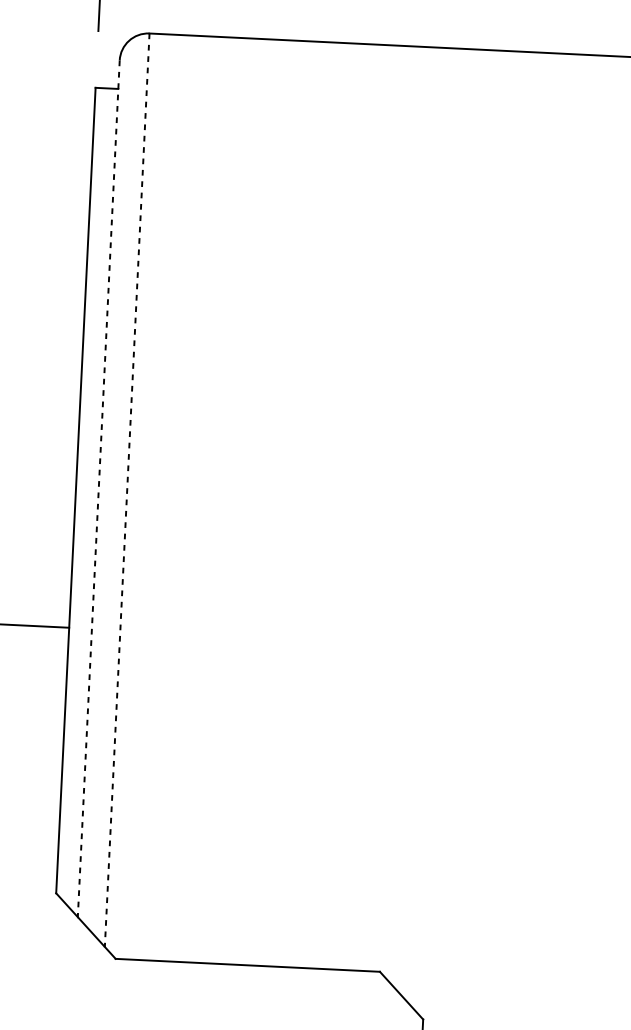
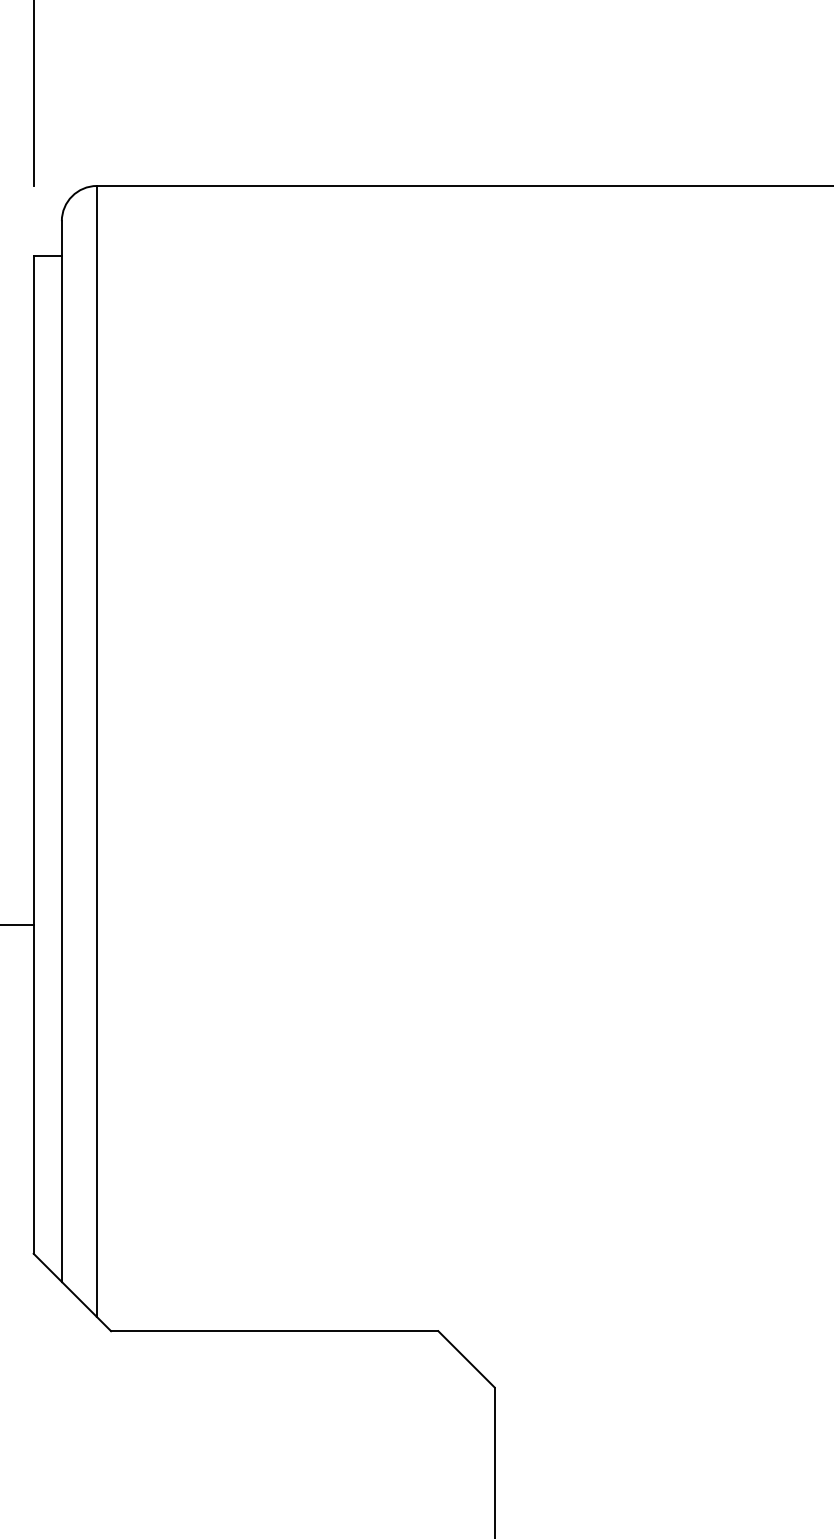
line: (98, 489) -> (61, 752), dashed -> solid
line: (127, 490) -> (97, 751), dashed -> solid

